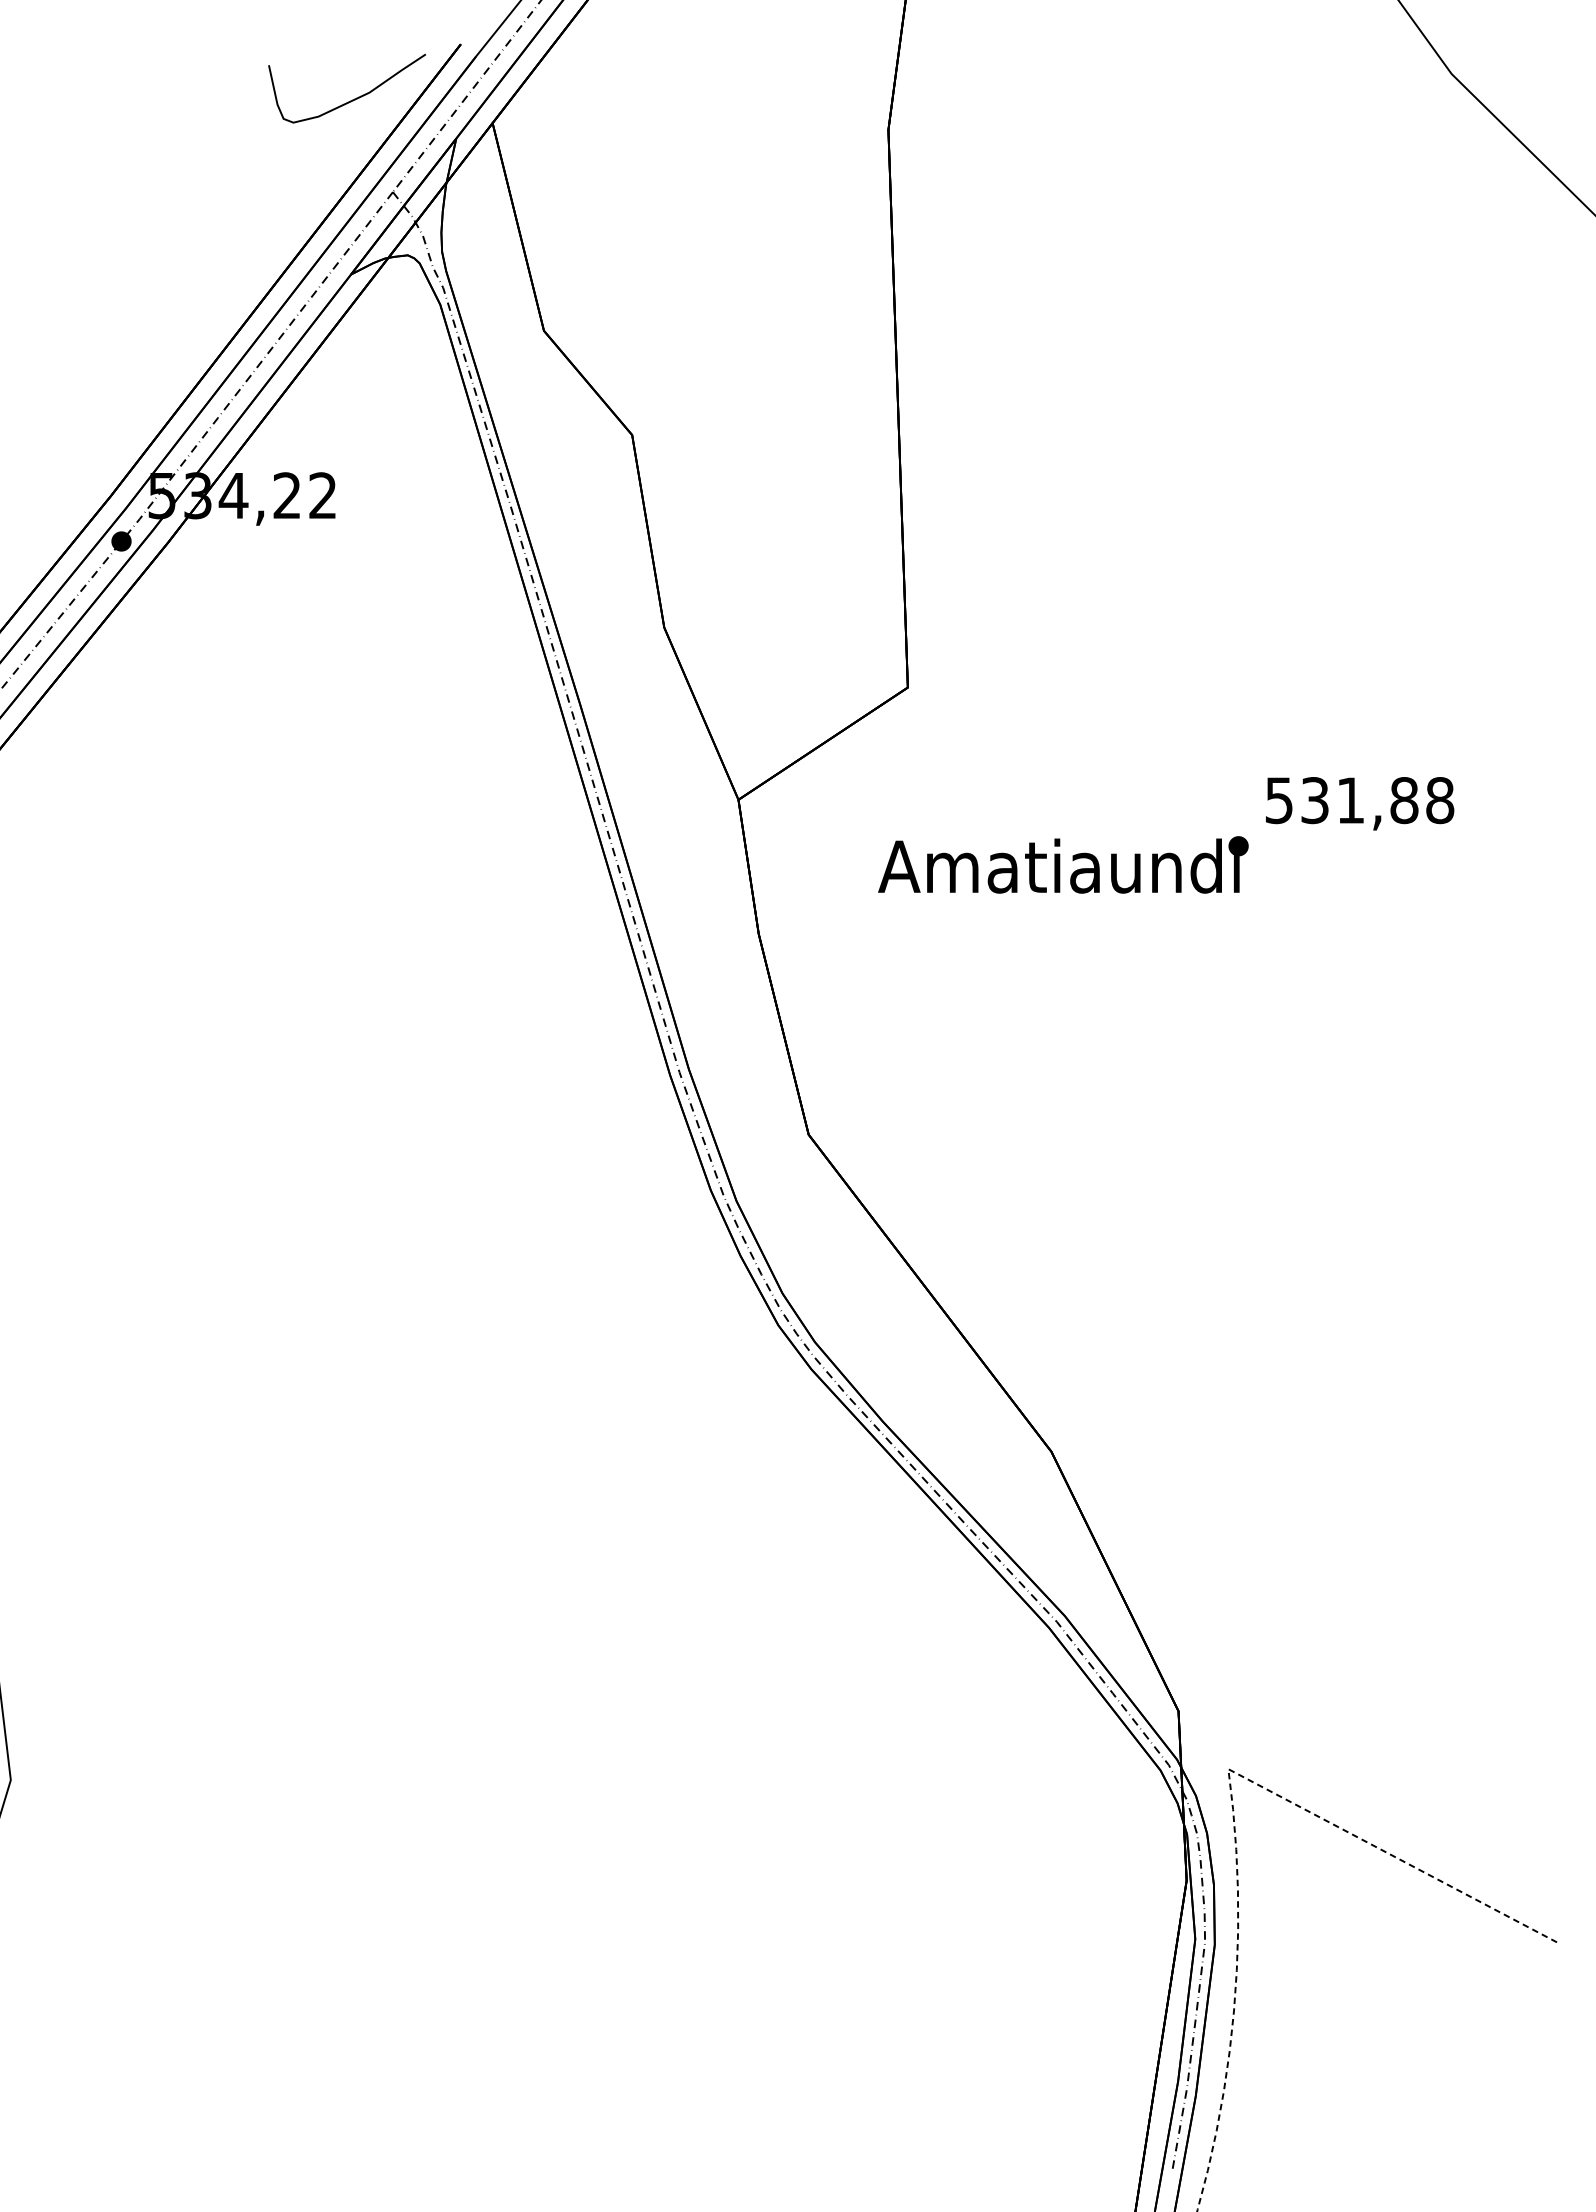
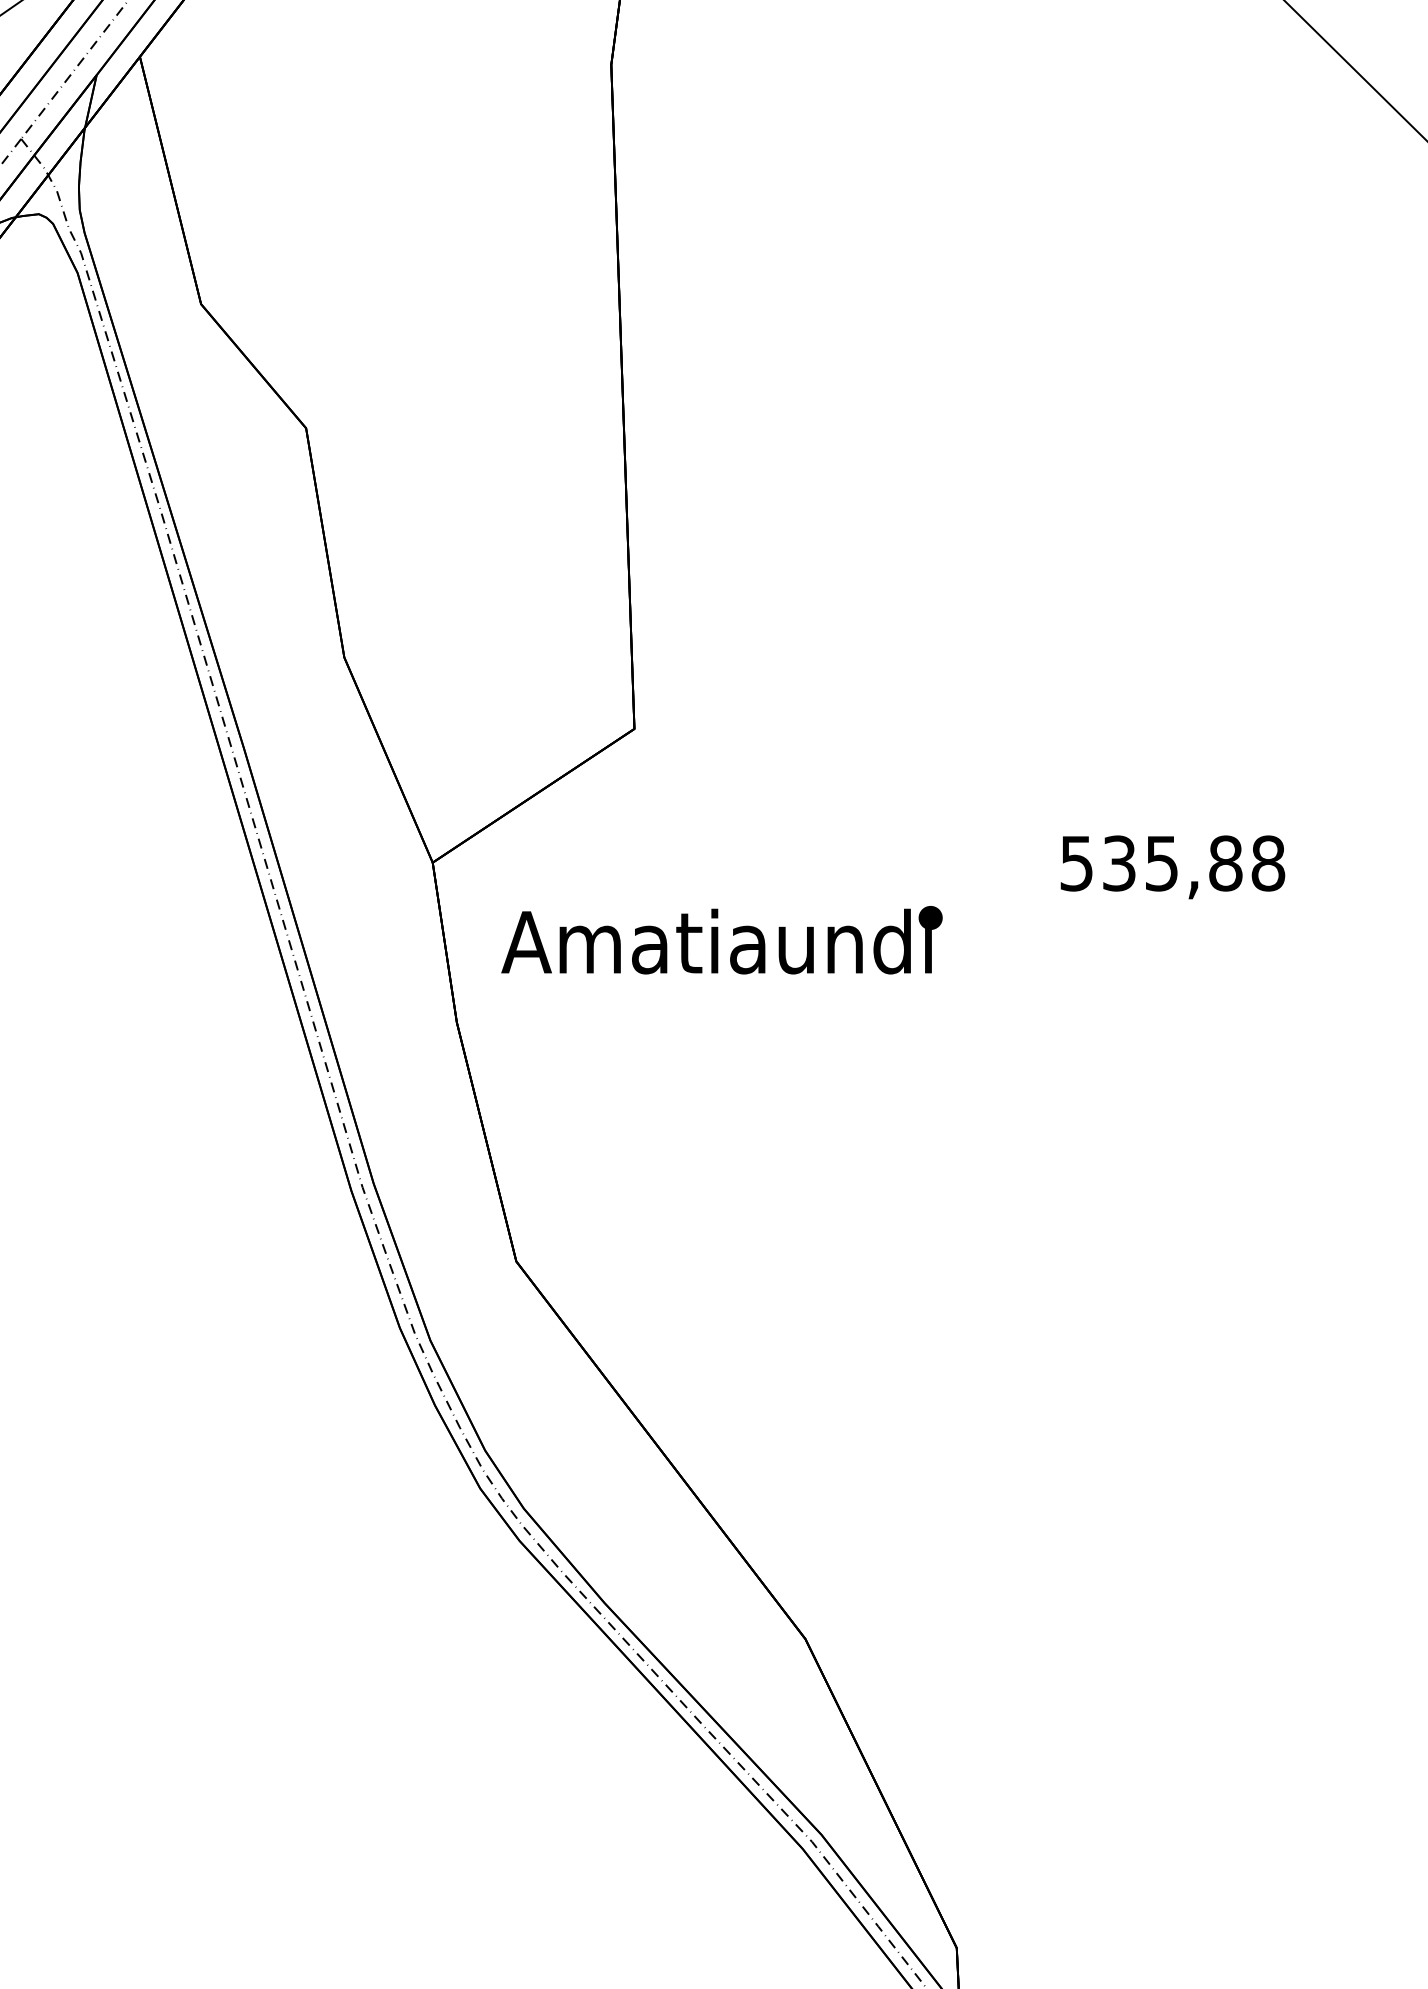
text: (1350, 800) -> (1161, 863), 531,88 -> 535,88
text: (1063, 864) -> (722, 939), moved

